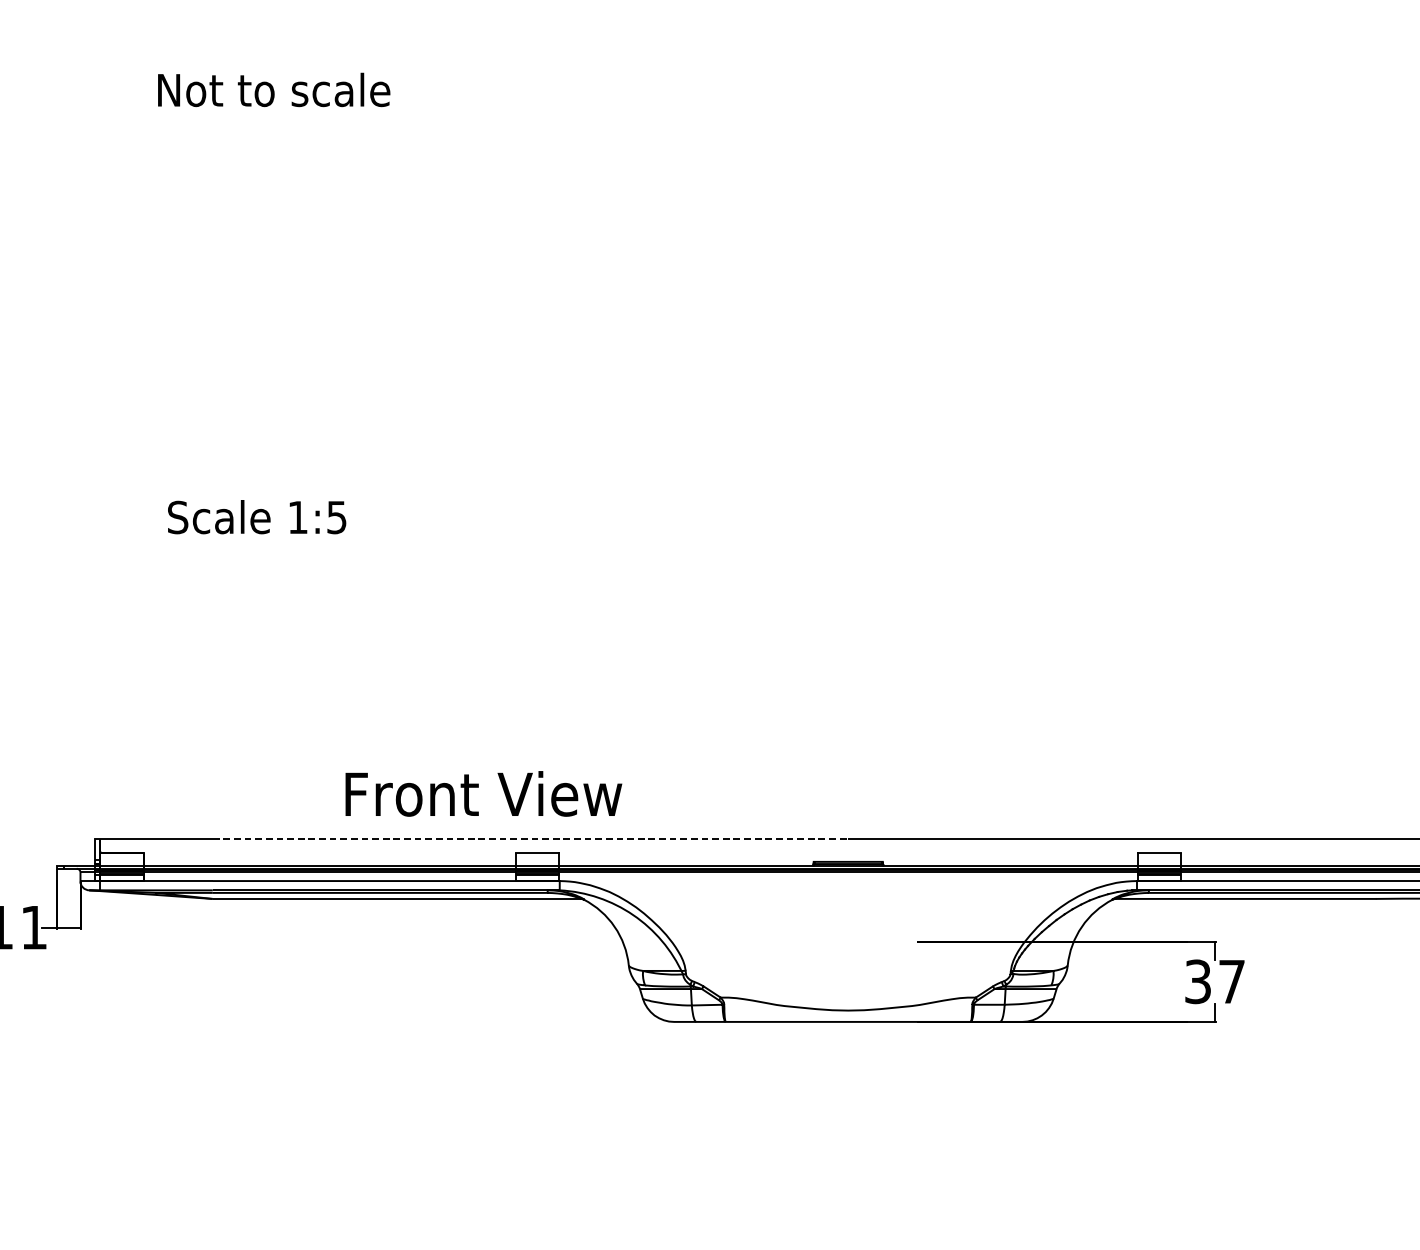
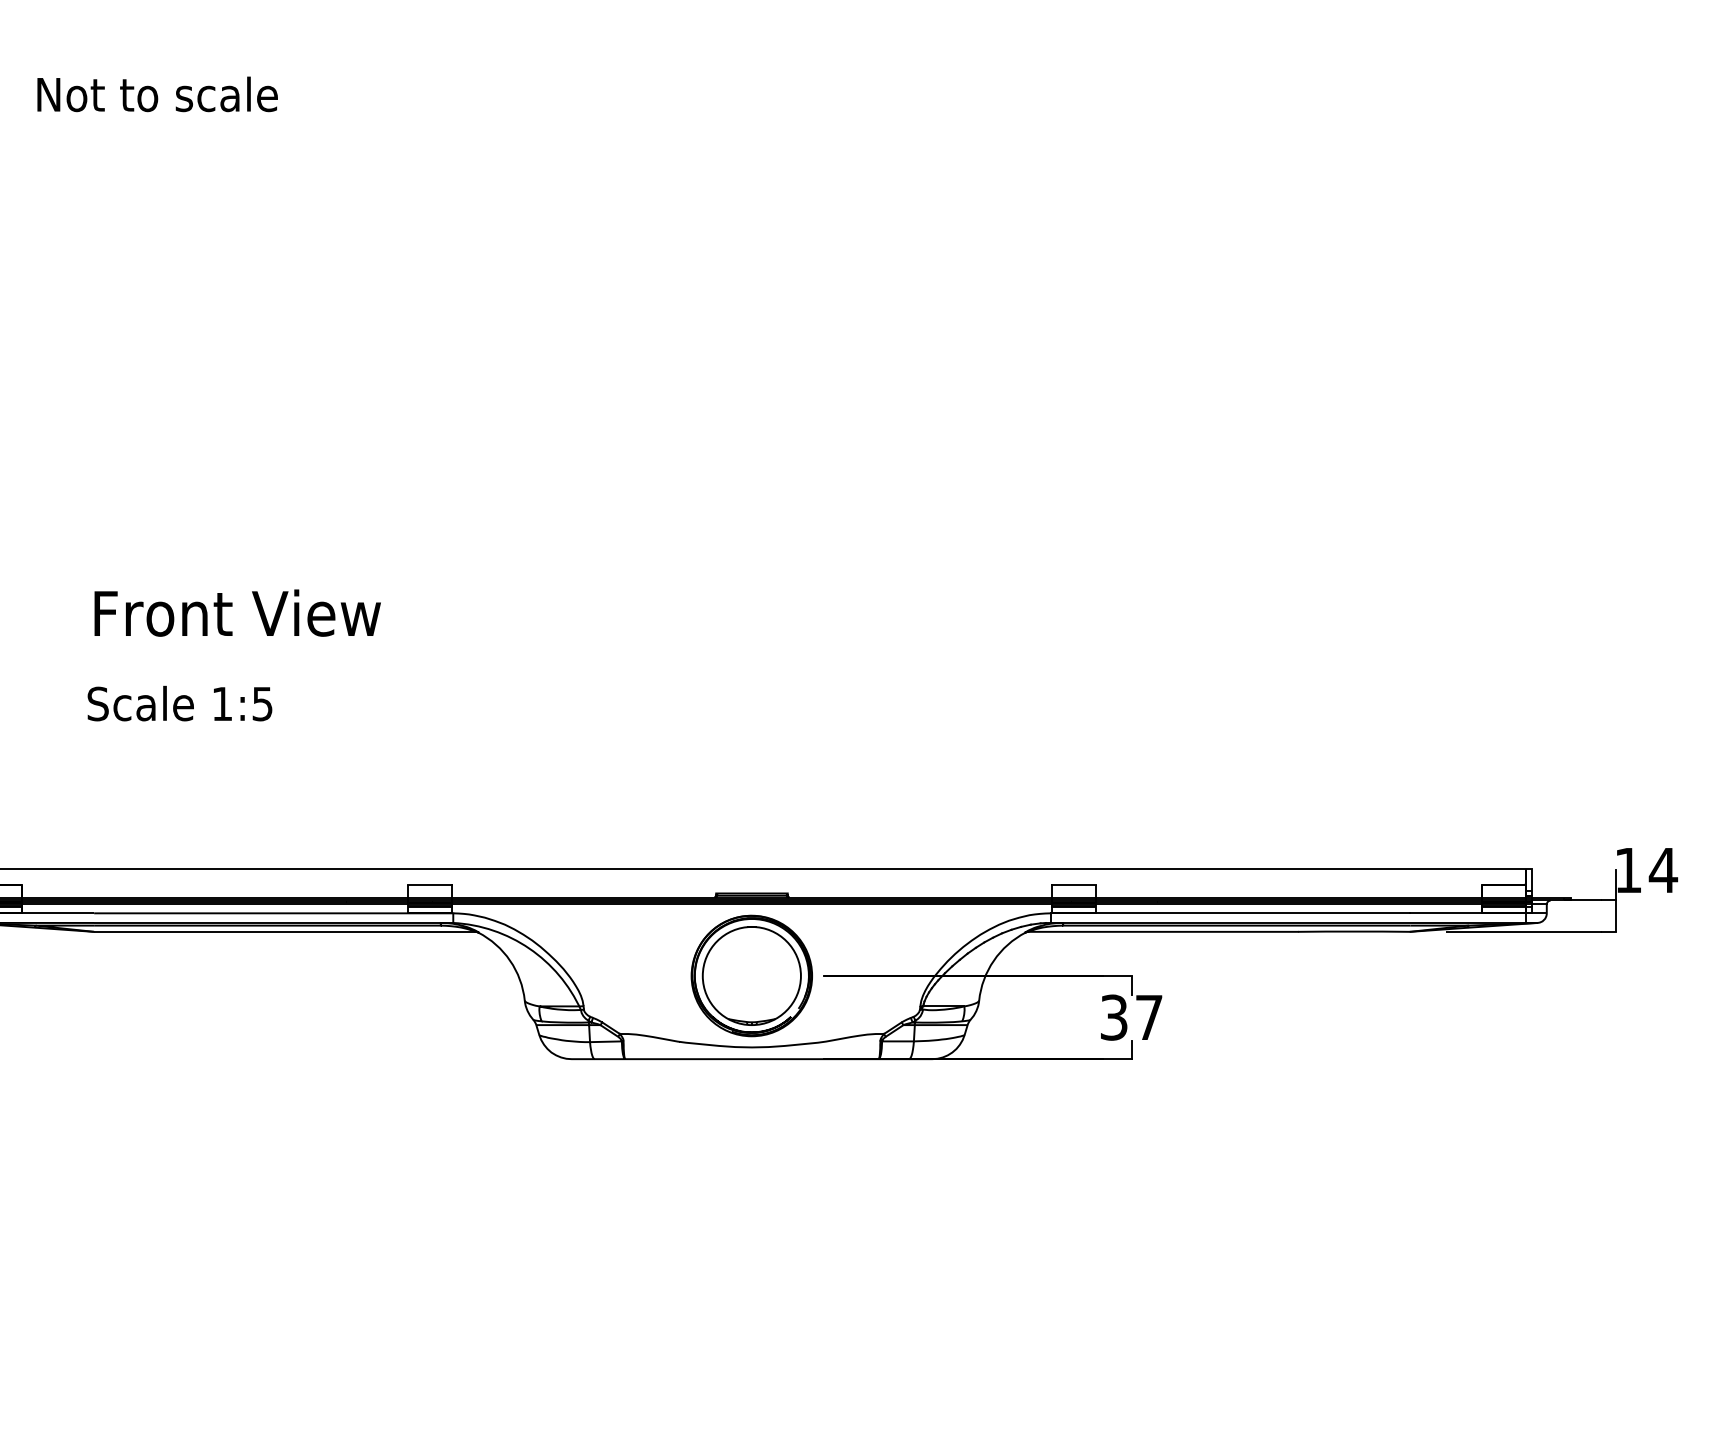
text: (256, 517) -> (179, 703), moved
text: (483, 793) -> (237, 612), moved
line: (530, 838) -> (423, 869), dashed -> solid
part: (847, 941) -> (751, 975), added

